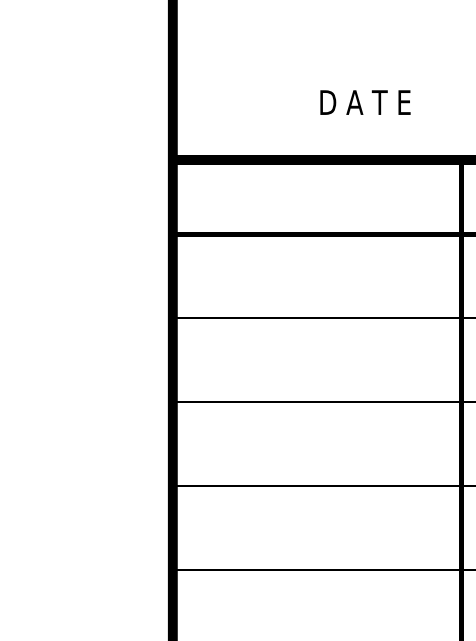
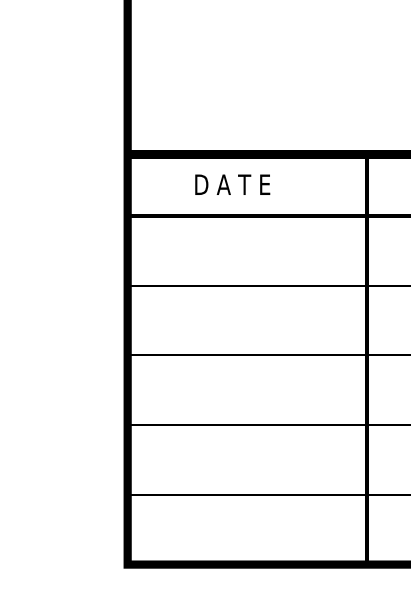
text: (365, 102) -> (232, 184), moved

